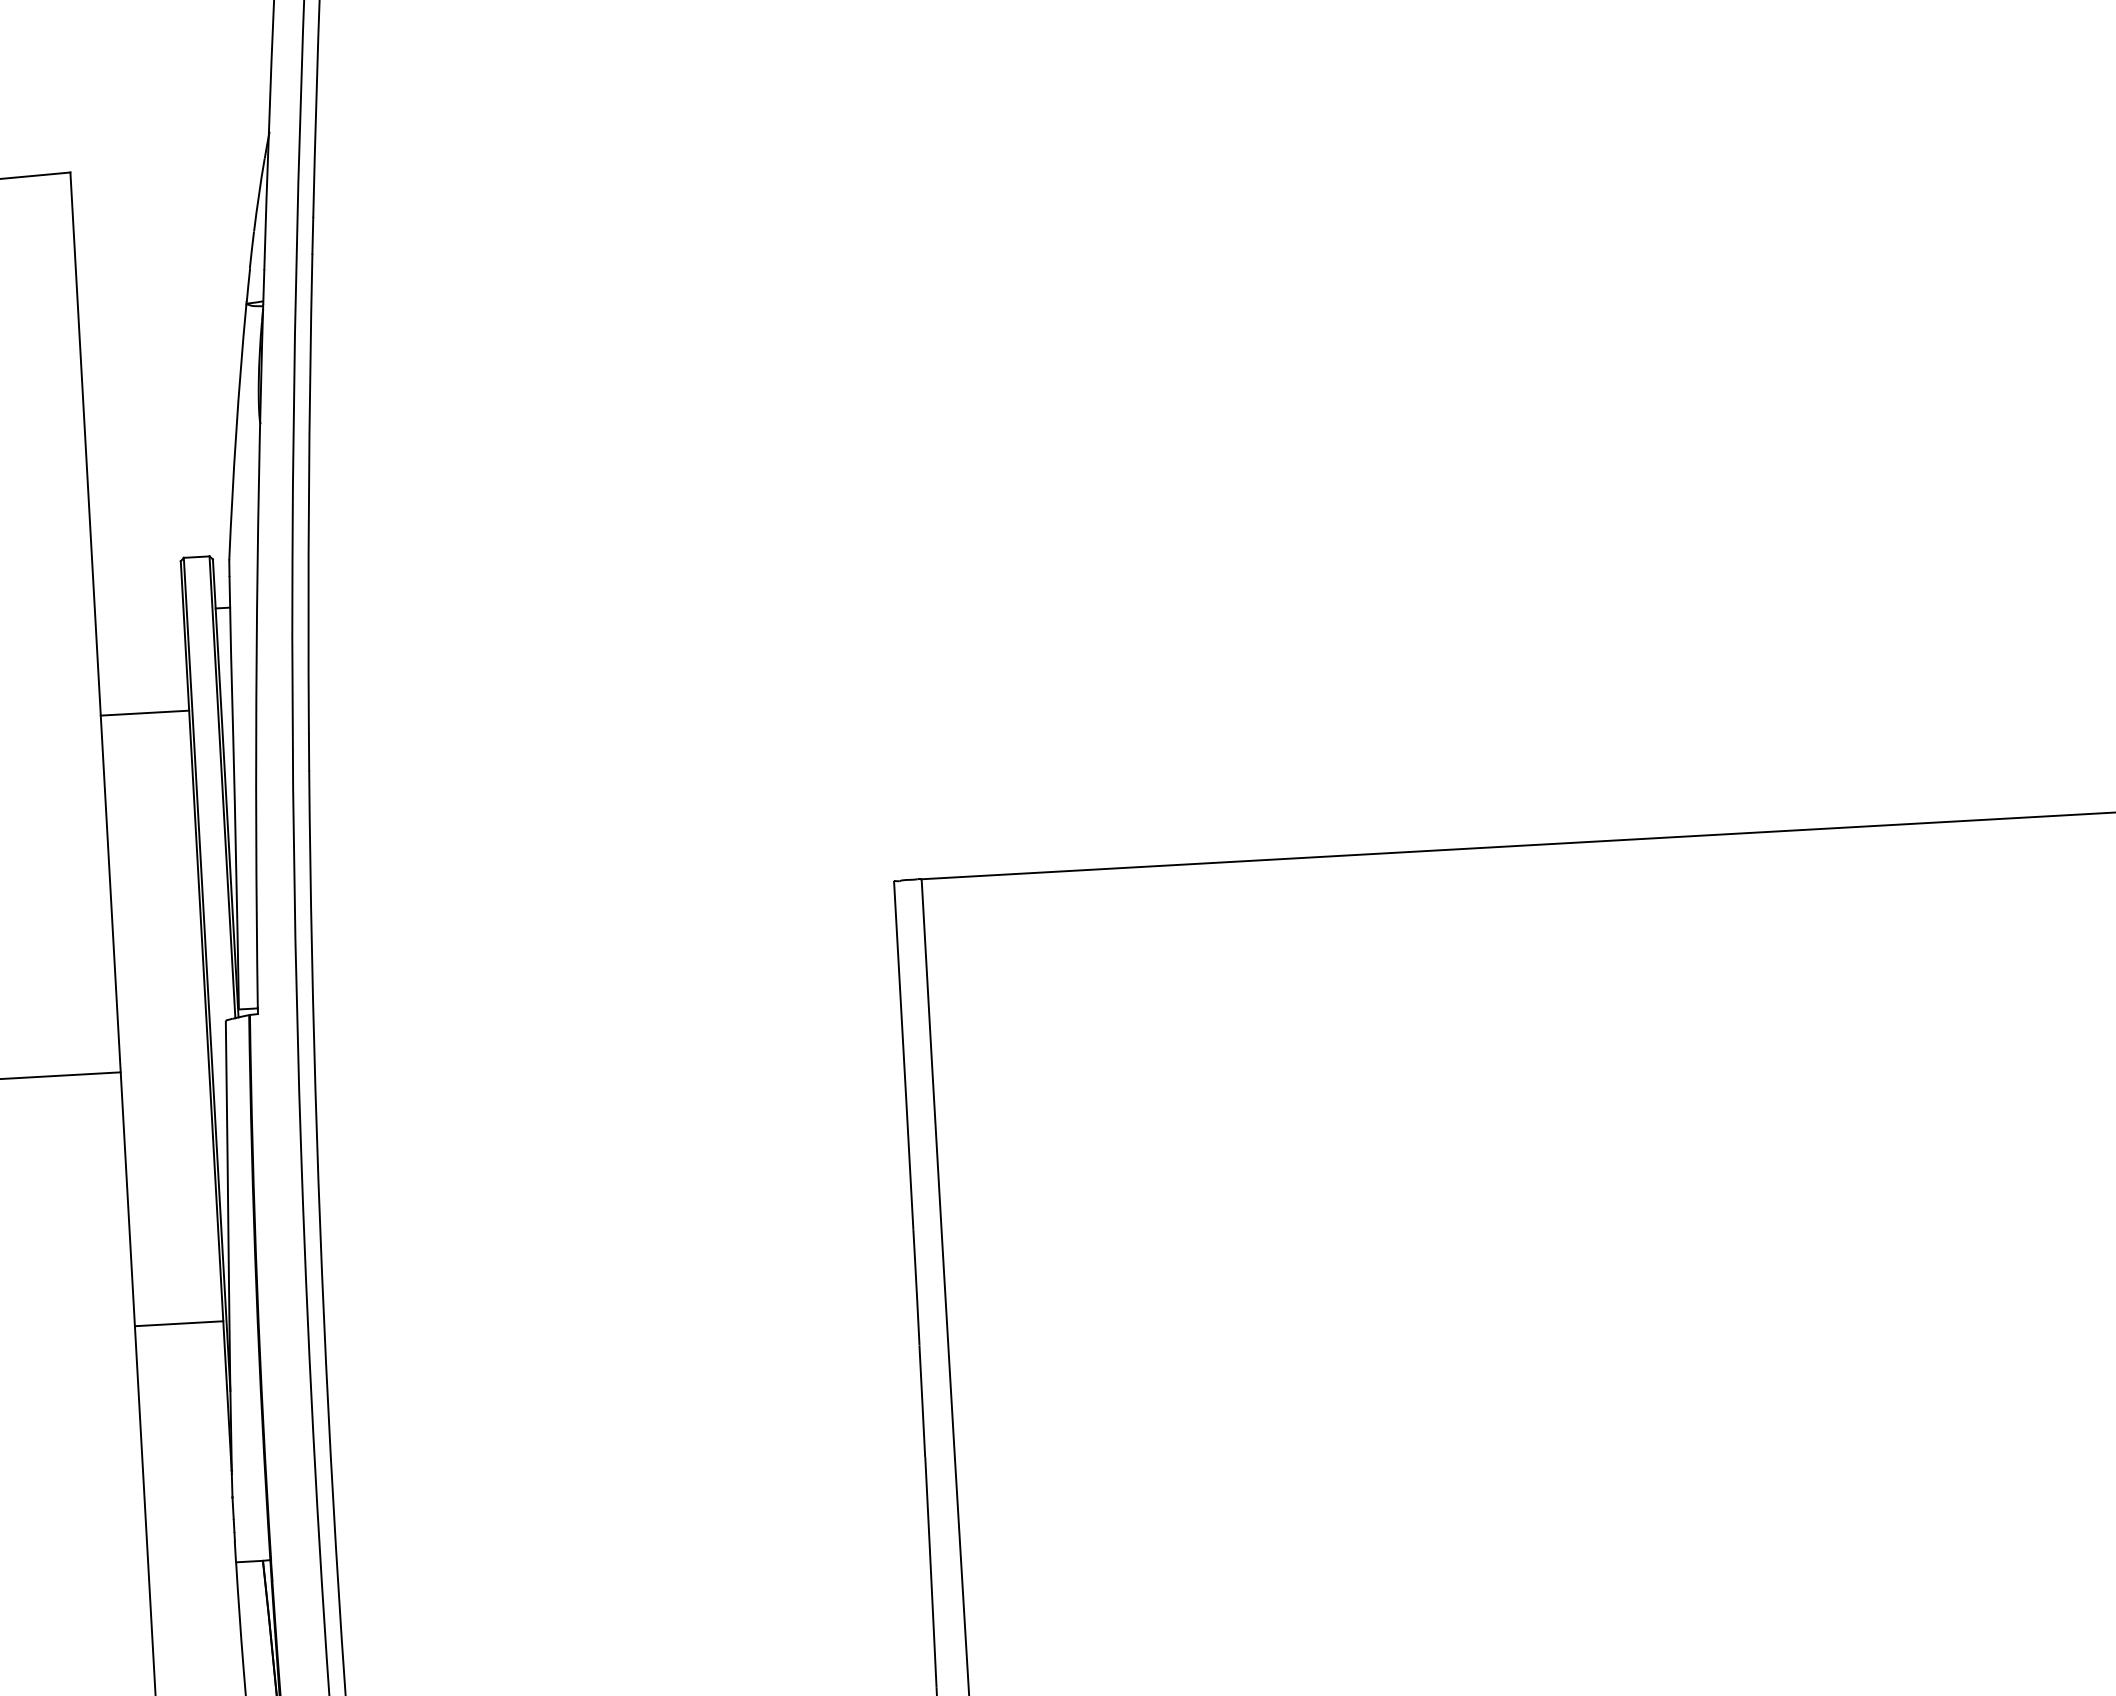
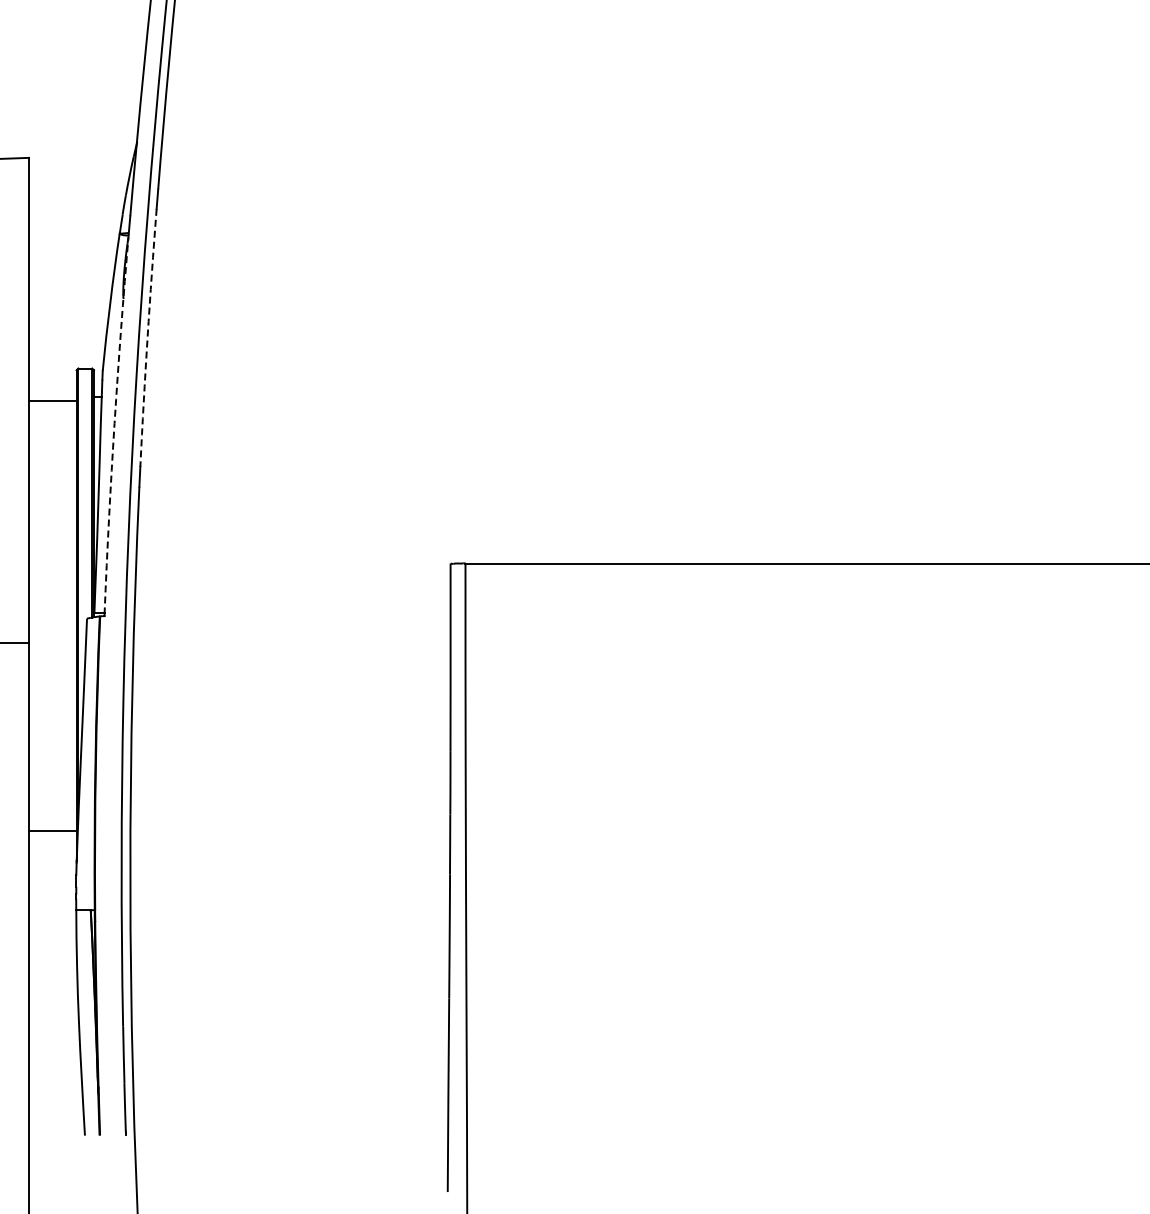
arc: (308, 493) -> (147, 337), solid -> dashed
arc: (256, 656) -> (114, 423), solid -> dashed
line: (144, 712) -> (52, 400), moved
line: (178, 1324) -> (52, 831), moved

